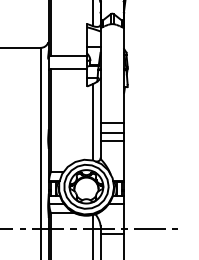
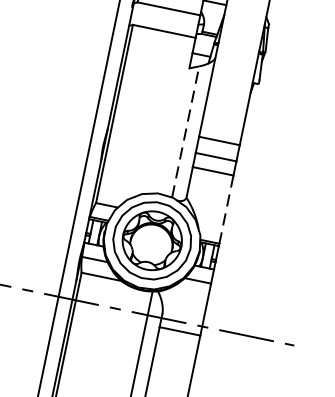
line: (92, 121) -> (185, 130), solid -> dashed
line: (124, 160) -> (227, 209), solid -> dashed

